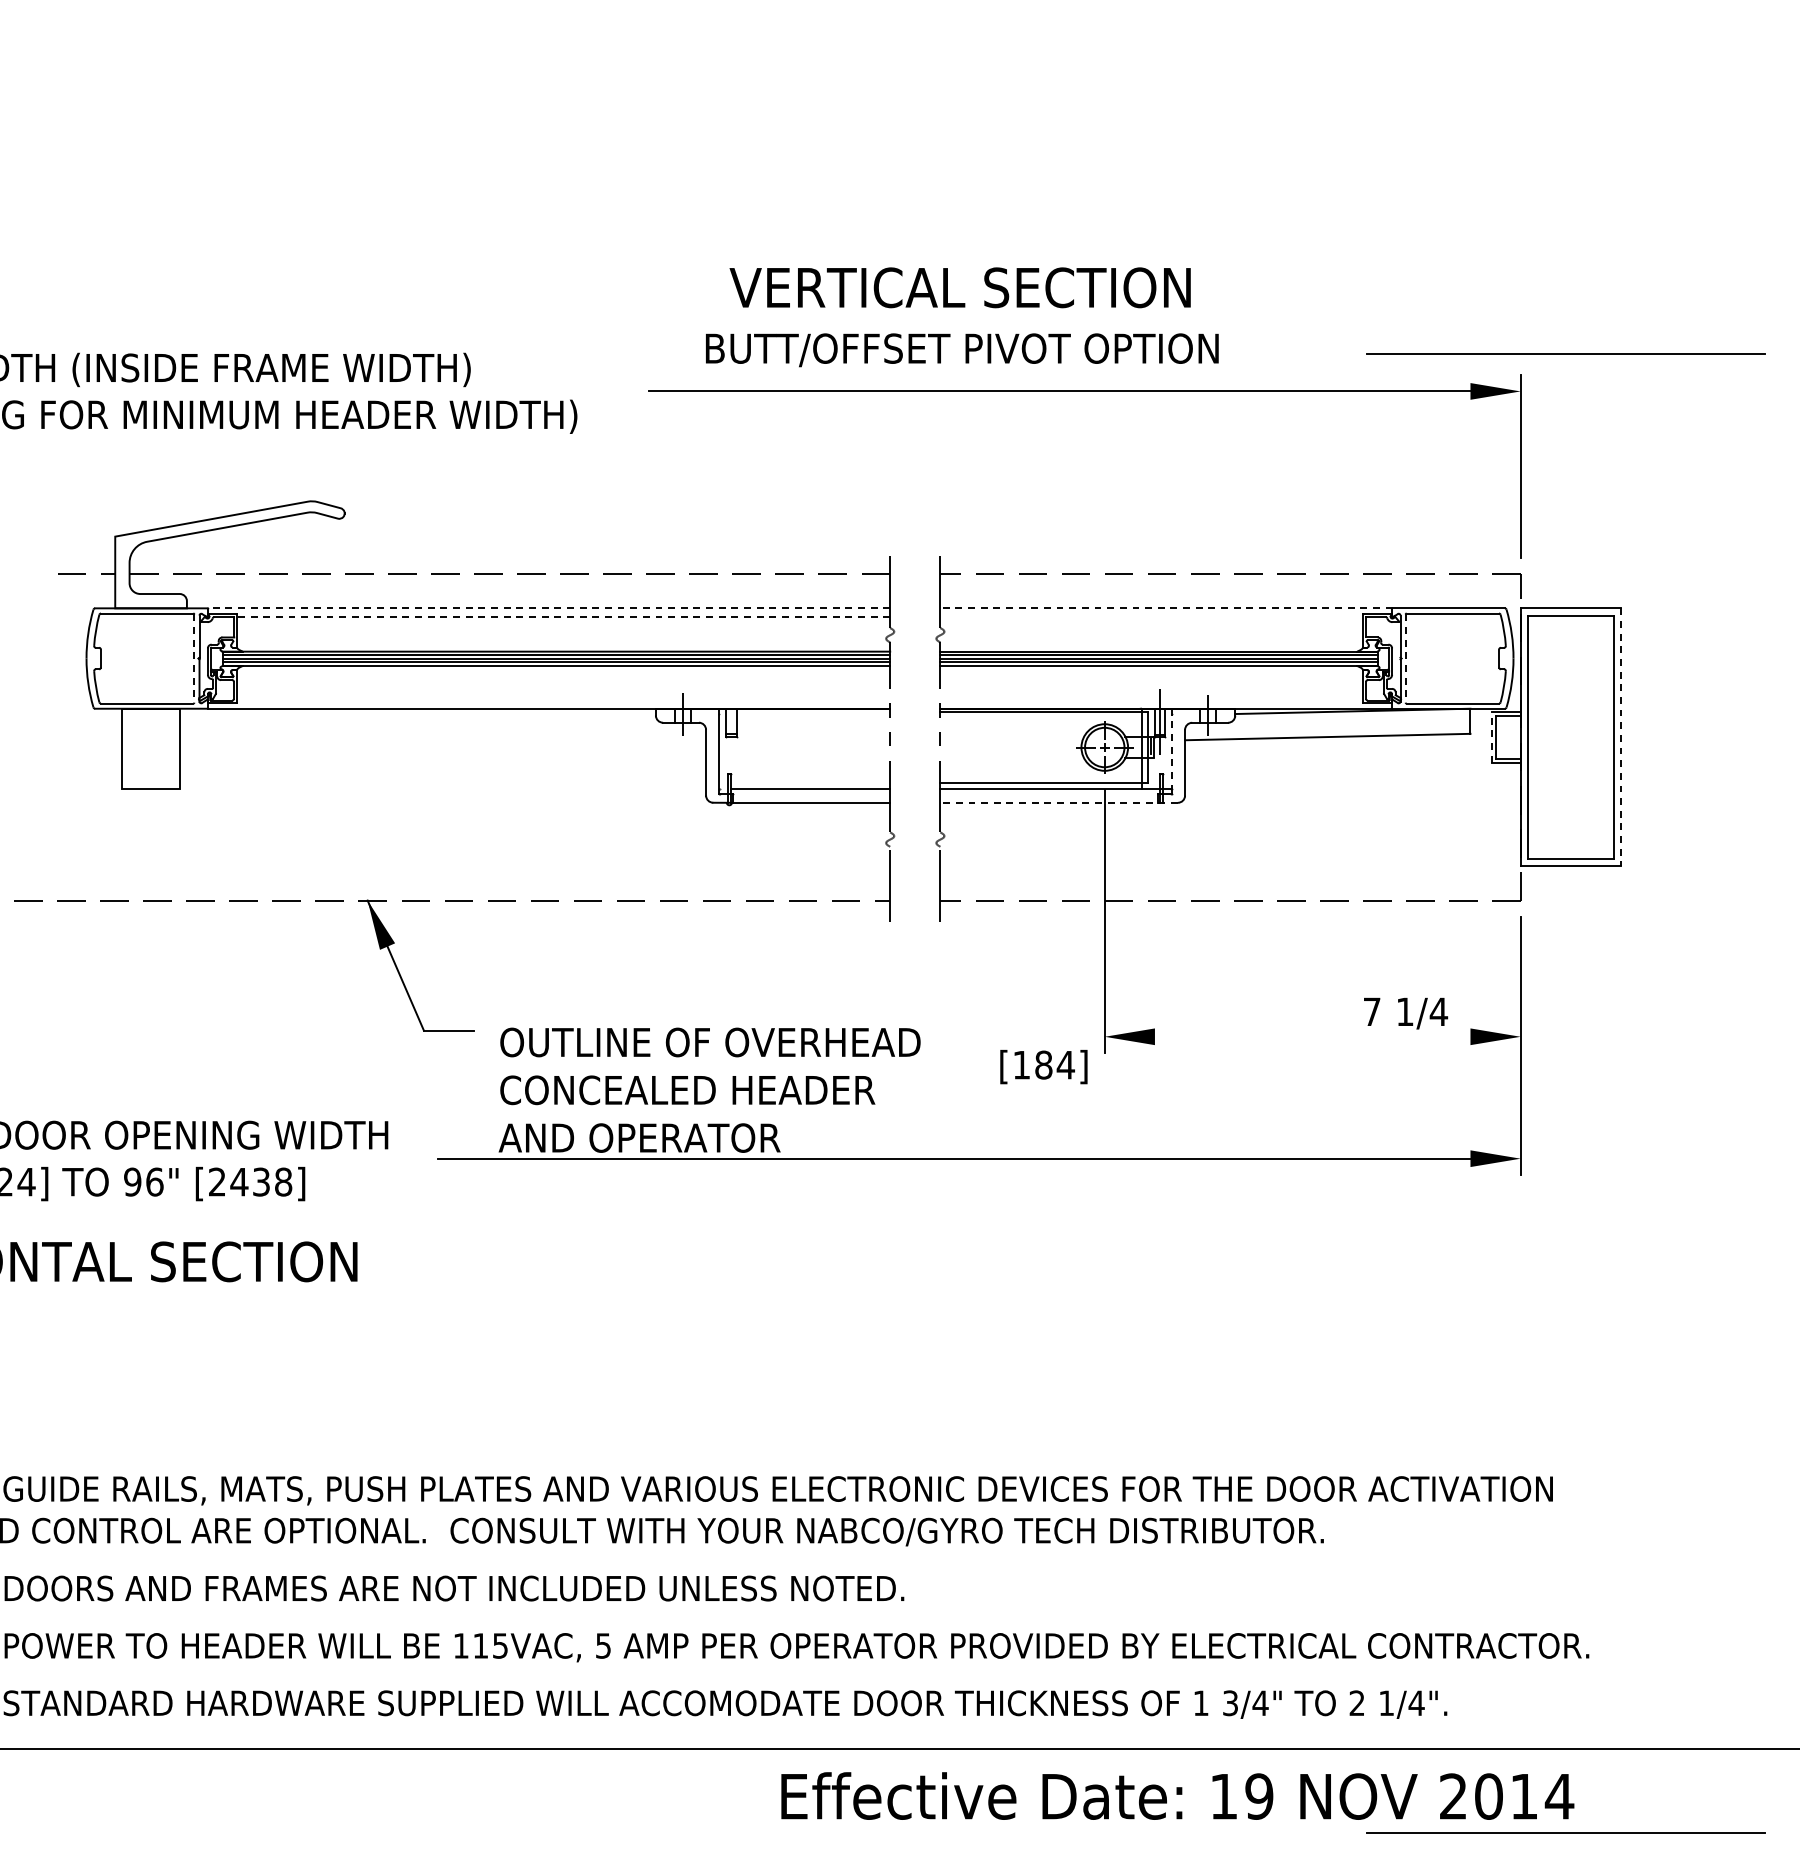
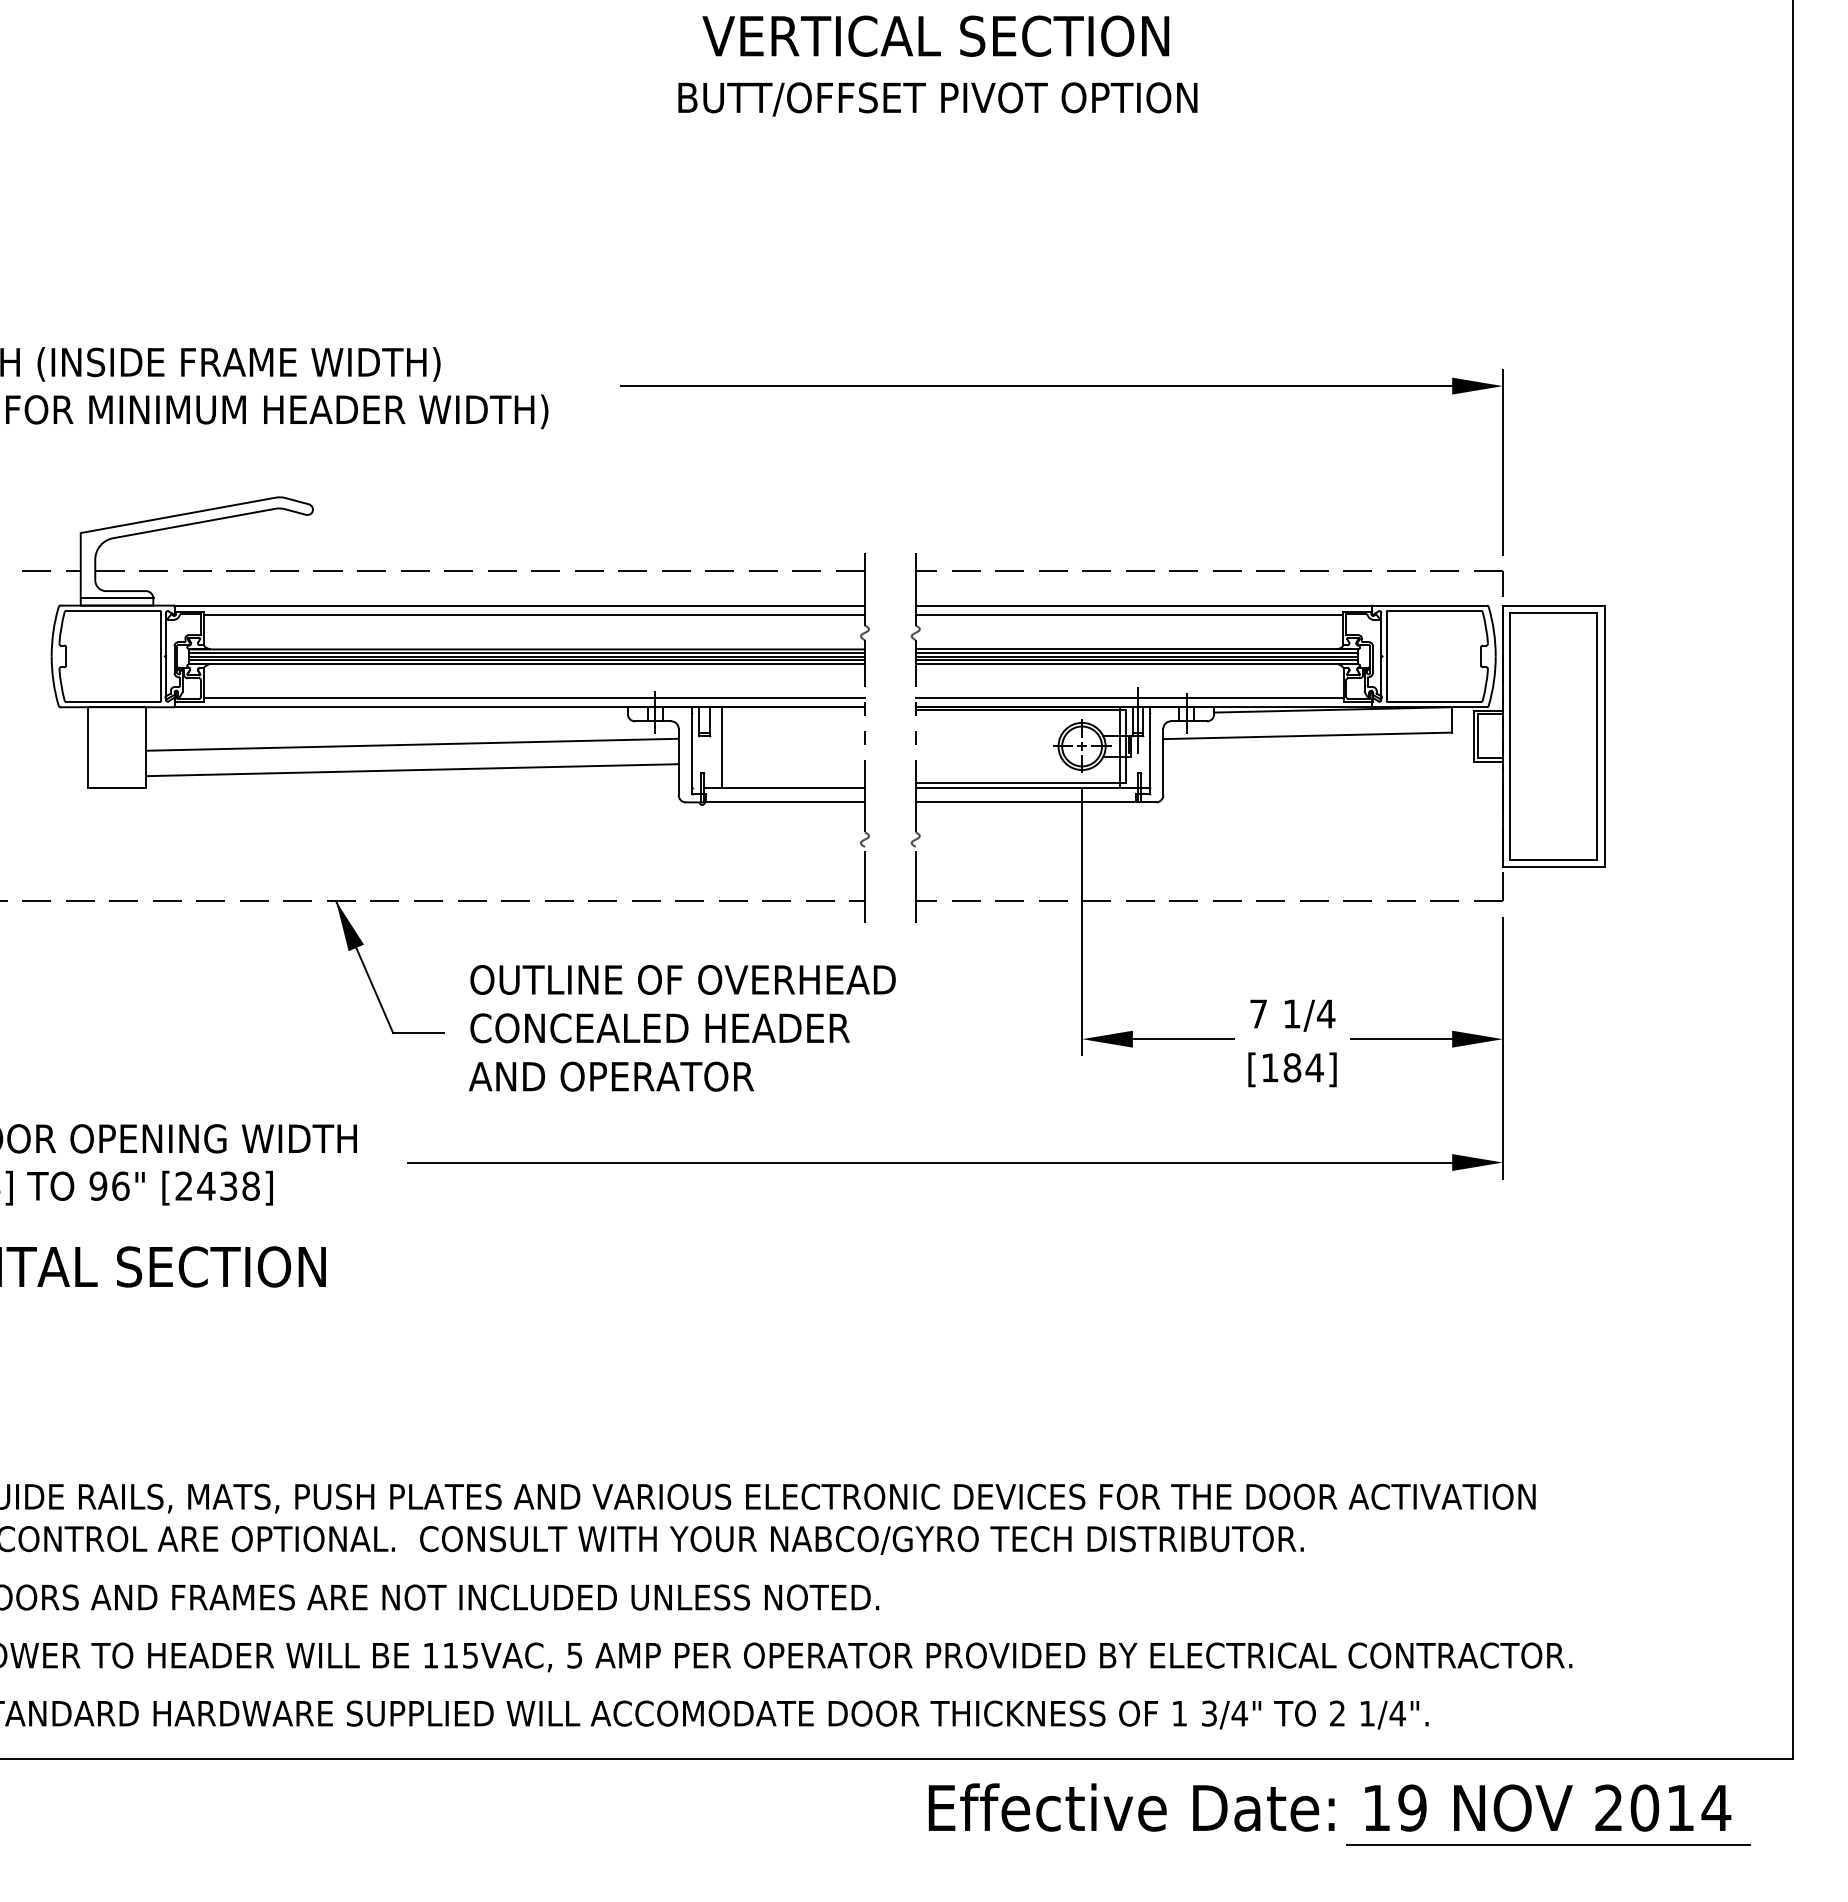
text: (961, 316) -> (937, 65), moved
line: (1565, 353) -> (1548, 347), removed
line: (151, 601) -> (117, 598), added
line: (548, 608) -> (519, 605), dashed -> solid
line: (1166, 608) -> (1144, 605), dashed -> solid
line: (563, 617) -> (534, 614), dashed -> solid
line: (1151, 617) -> (1129, 614), added
line: (194, 658) -> (160, 656), dashed -> solid
line: (1405, 658) -> (1386, 656), dashed -> solid
line: (562, 700) -> (533, 698), added
line: (1151, 700) -> (1129, 698), added
line: (1491, 736) -> (1473, 735), dashed -> solid
line: (1621, 737) -> (1604, 736), dashed -> solid
line: (443, 745) -> (412, 744), added
line: (749, 748) -> (722, 747), added
line: (1172, 749) -> (1150, 748), dashed -> solid
line: (443, 771) -> (412, 770), added
line: (1058, 802) -> (1035, 802), dashed -> solid
text: (1405, 1013) -> (1292, 1015), moved
line: (1203, 1037) -> (1182, 1039), added
line: (1420, 1037) -> (1401, 1039), added
text: (1043, 1066) -> (1292, 1069), moved
text: (708, 1090) -> (681, 1028), moved
text: (1177, 1796) -> (1329, 1807), moved

